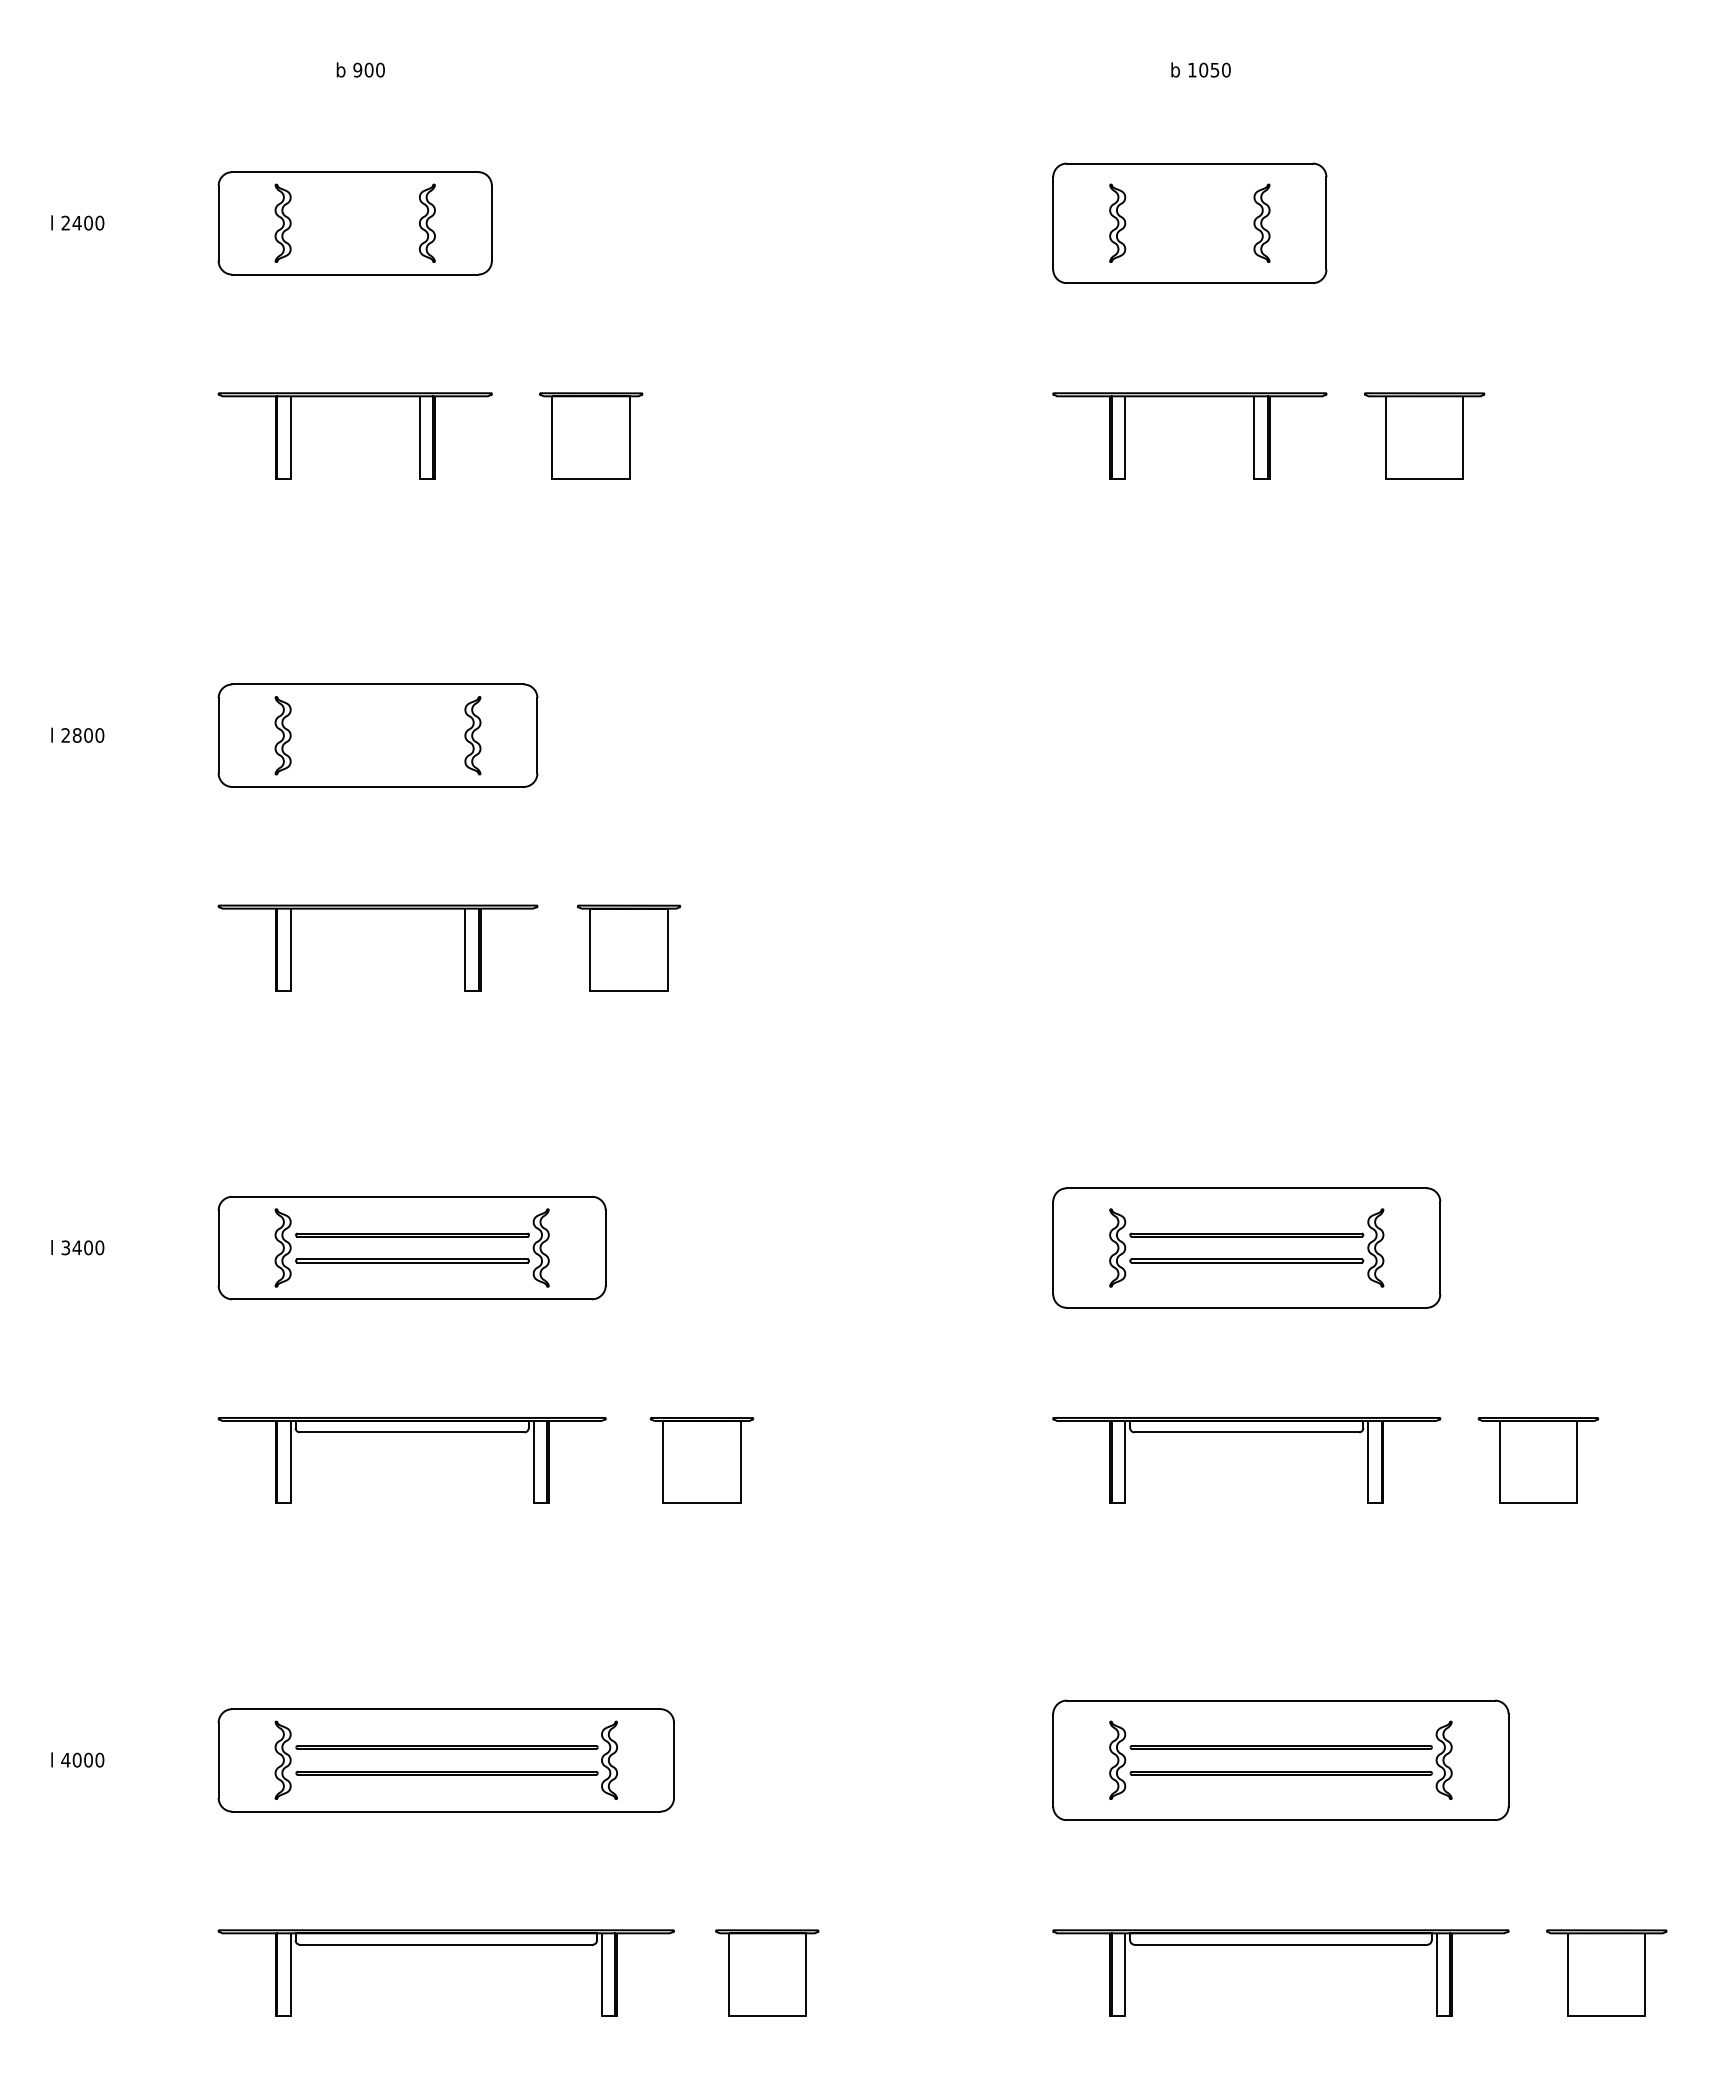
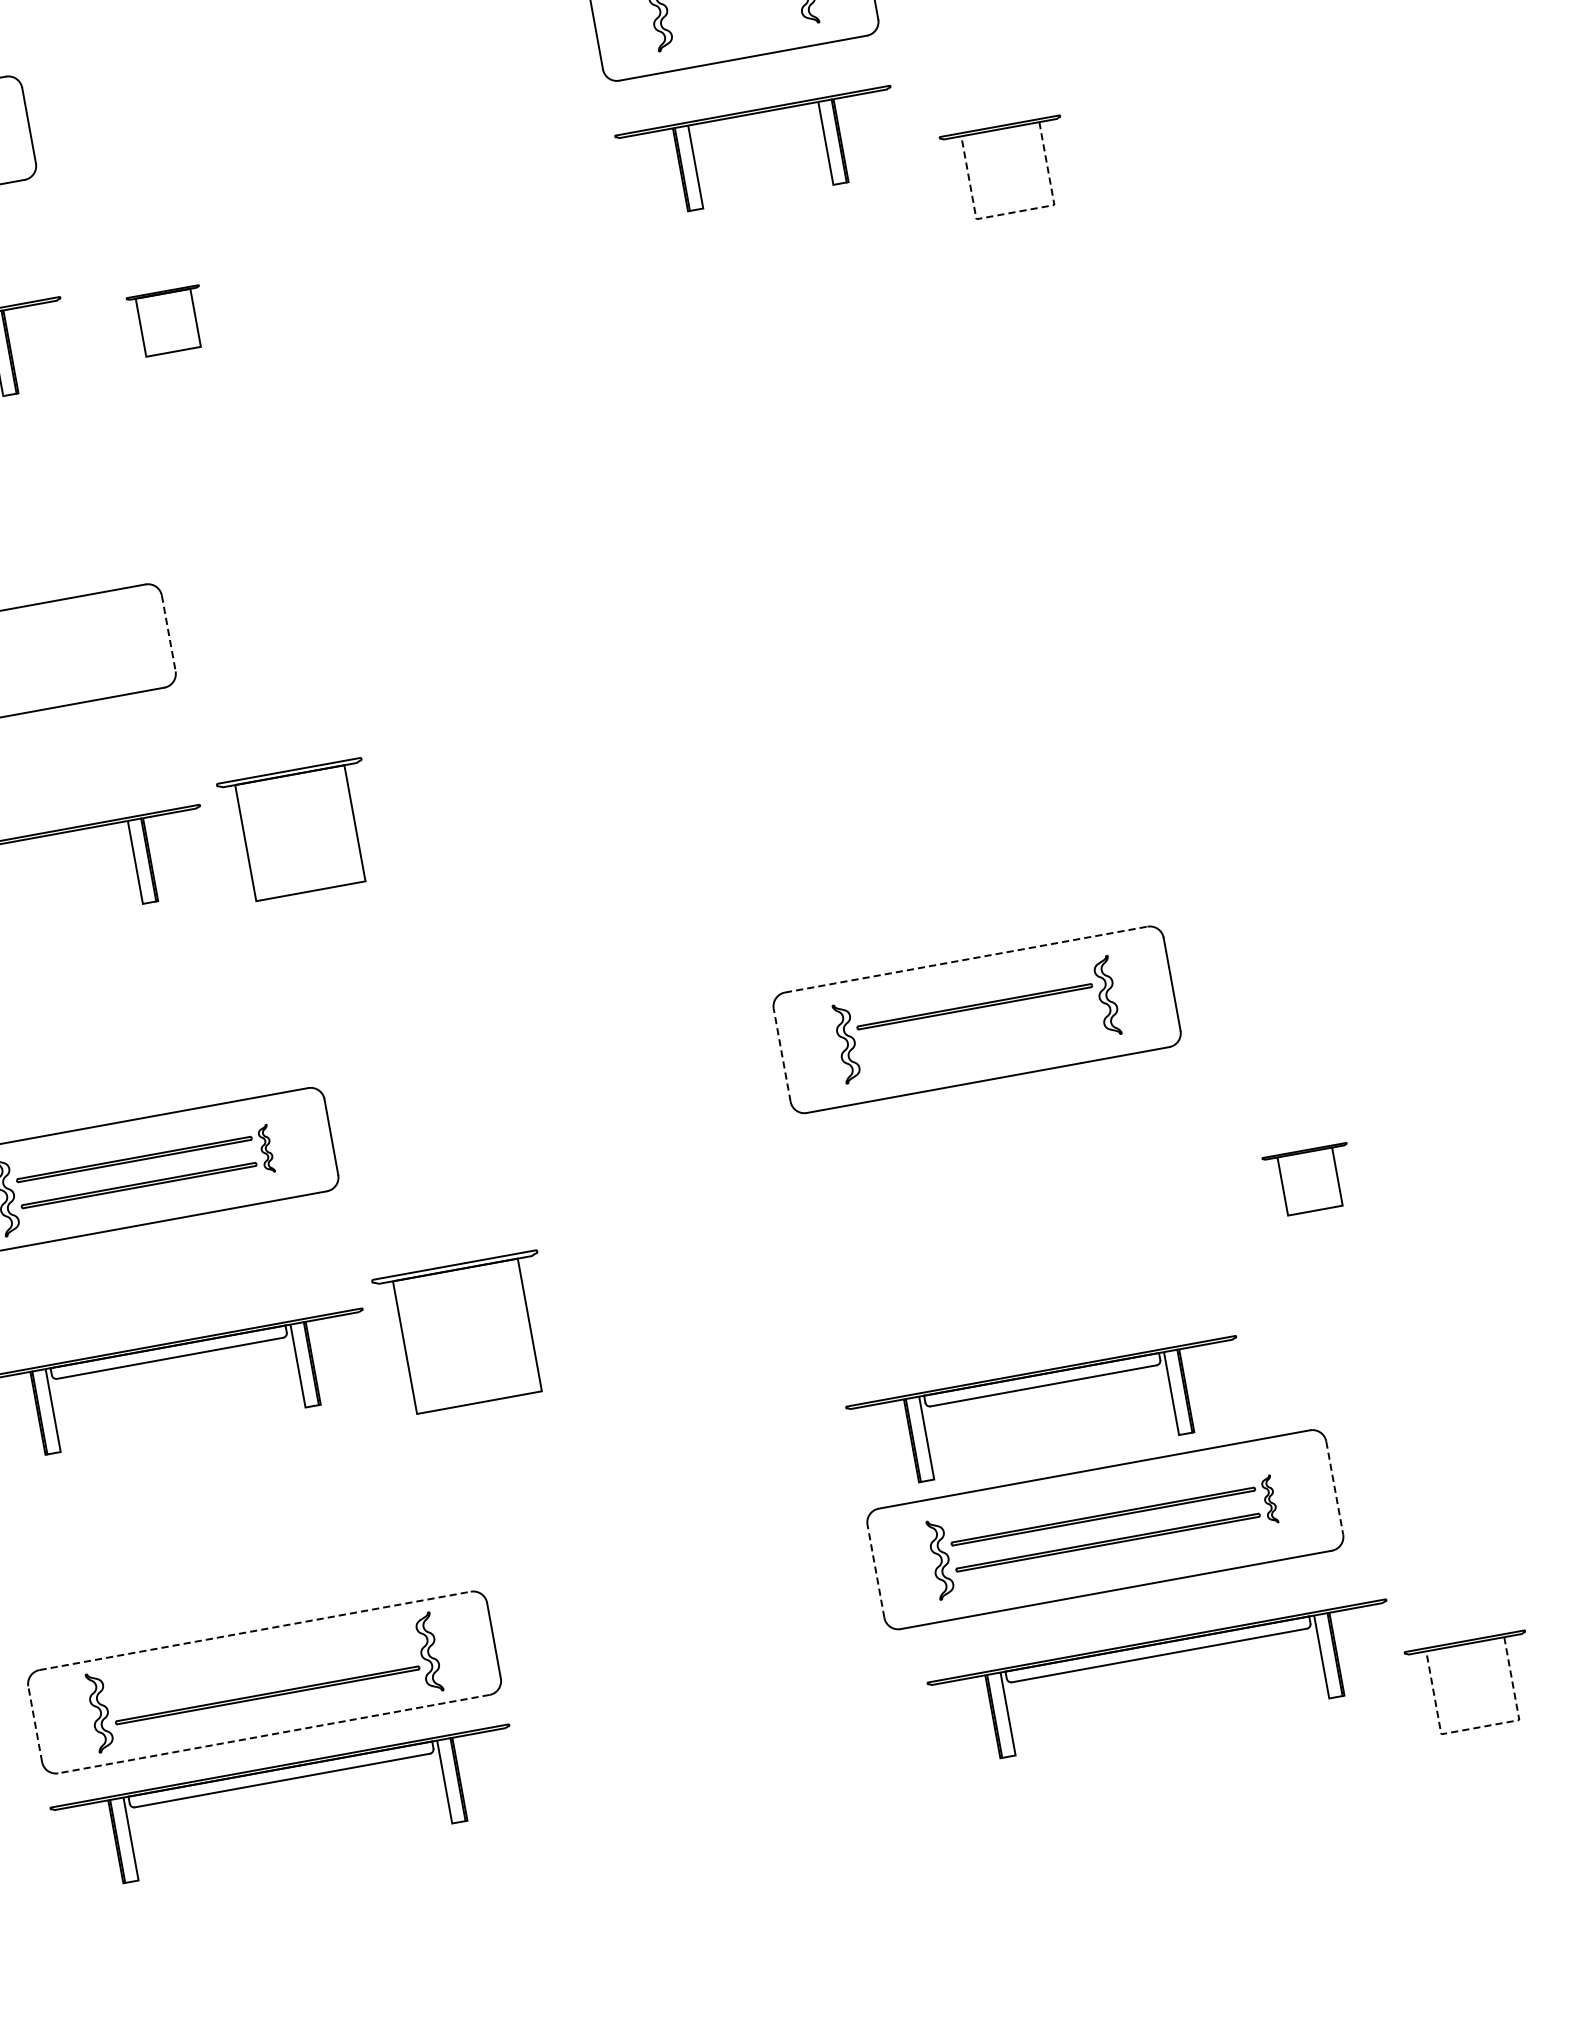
part: (1189, 397) -> (753, 115), moved
part: (591, 435) -> (168, 321), size x0.7
line: (1424, 478) -> (1015, 212), solid -> dashed
part: (472, 735) -> (103, 645), removed
line: (537, 735) -> (168, 633), solid -> dashed
part: (628, 947) -> (299, 830), size x1.4
line: (1246, 1188) -> (965, 959), solid -> dashed
part: (540, 1247) -> (265, 1148), size x0.6
line: (1053, 1247) -> (782, 1054), solid -> dashed
part: (1246, 1260) -> (979, 1032), removed
part: (1246, 1432) -> (1043, 1386), moved
part: (702, 1460) -> (467, 1333), size x1.6
part: (1538, 1460) -> (1309, 1180), size x0.7
line: (446, 1709) -> (255, 1631), solid -> dashed
line: (446, 1746) -> (262, 1668), removed
line: (1053, 1759) -> (876, 1570), solid -> dashed
part: (1443, 1759) -> (1268, 1499), size x0.6
line: (218, 1760) -> (35, 1724), solid -> dashed
line: (1508, 1760) -> (1334, 1488), solid -> dashed
line: (445, 1811) -> (273, 1734), solid -> dashed
part: (445, 1945) -> (281, 1781), moved
part: (1280, 1945) -> (1159, 1656), moved
part: (767, 1972) -> (626, 1837), removed
line: (1606, 2015) -> (1480, 1727), solid -> dashed

